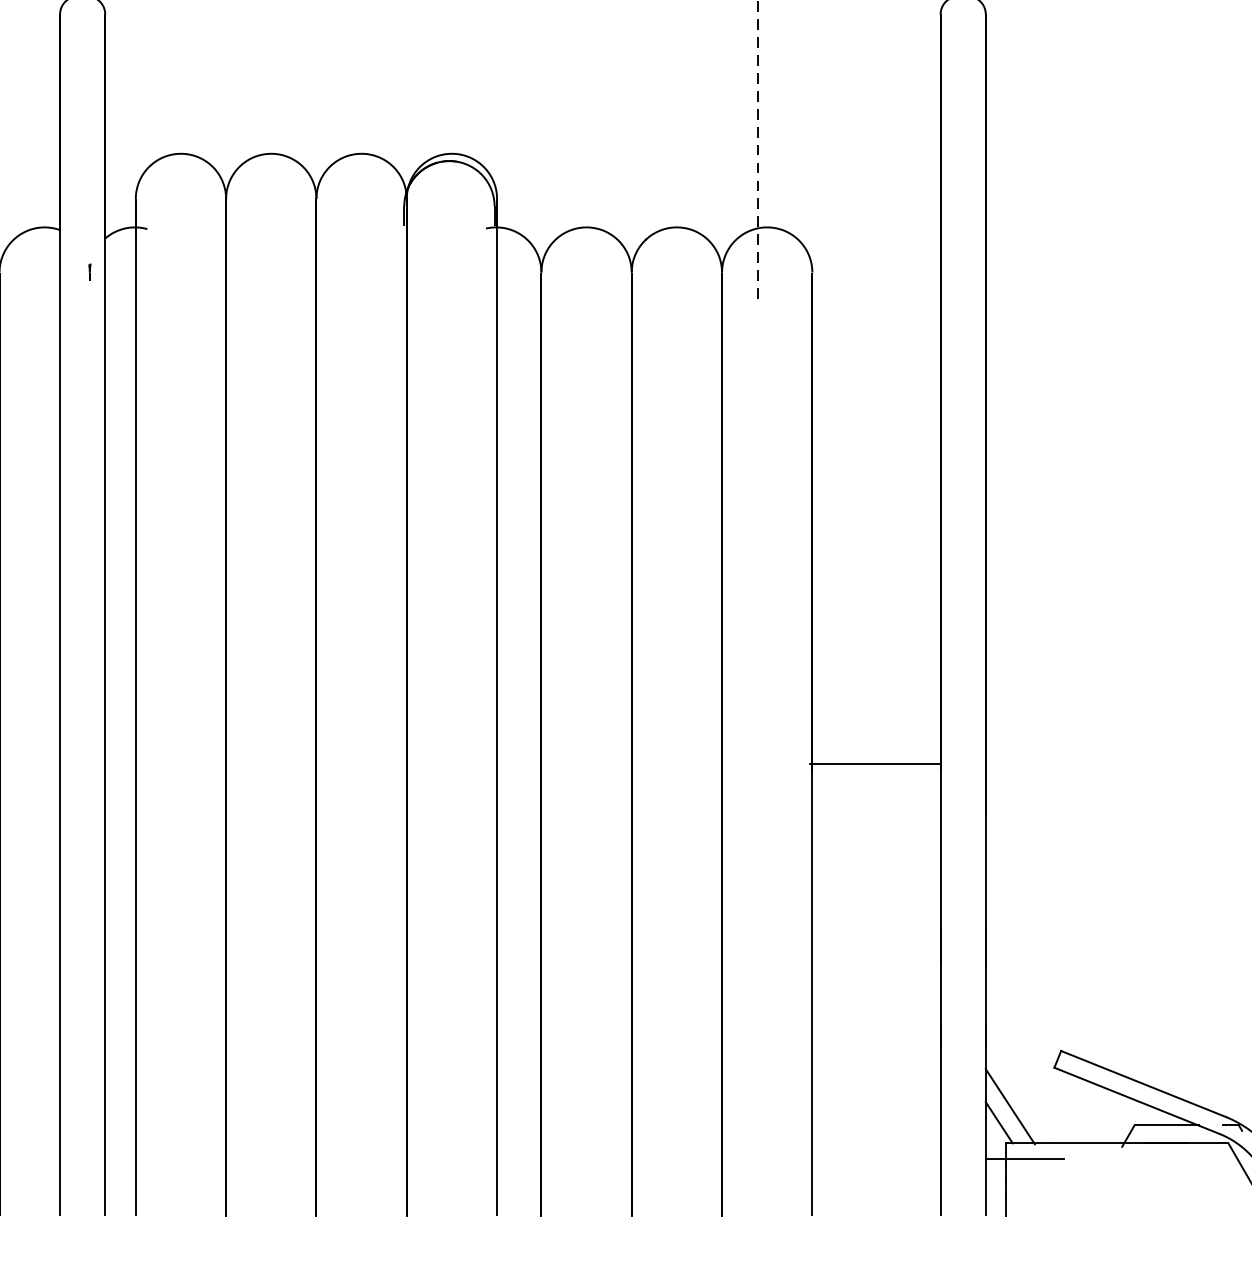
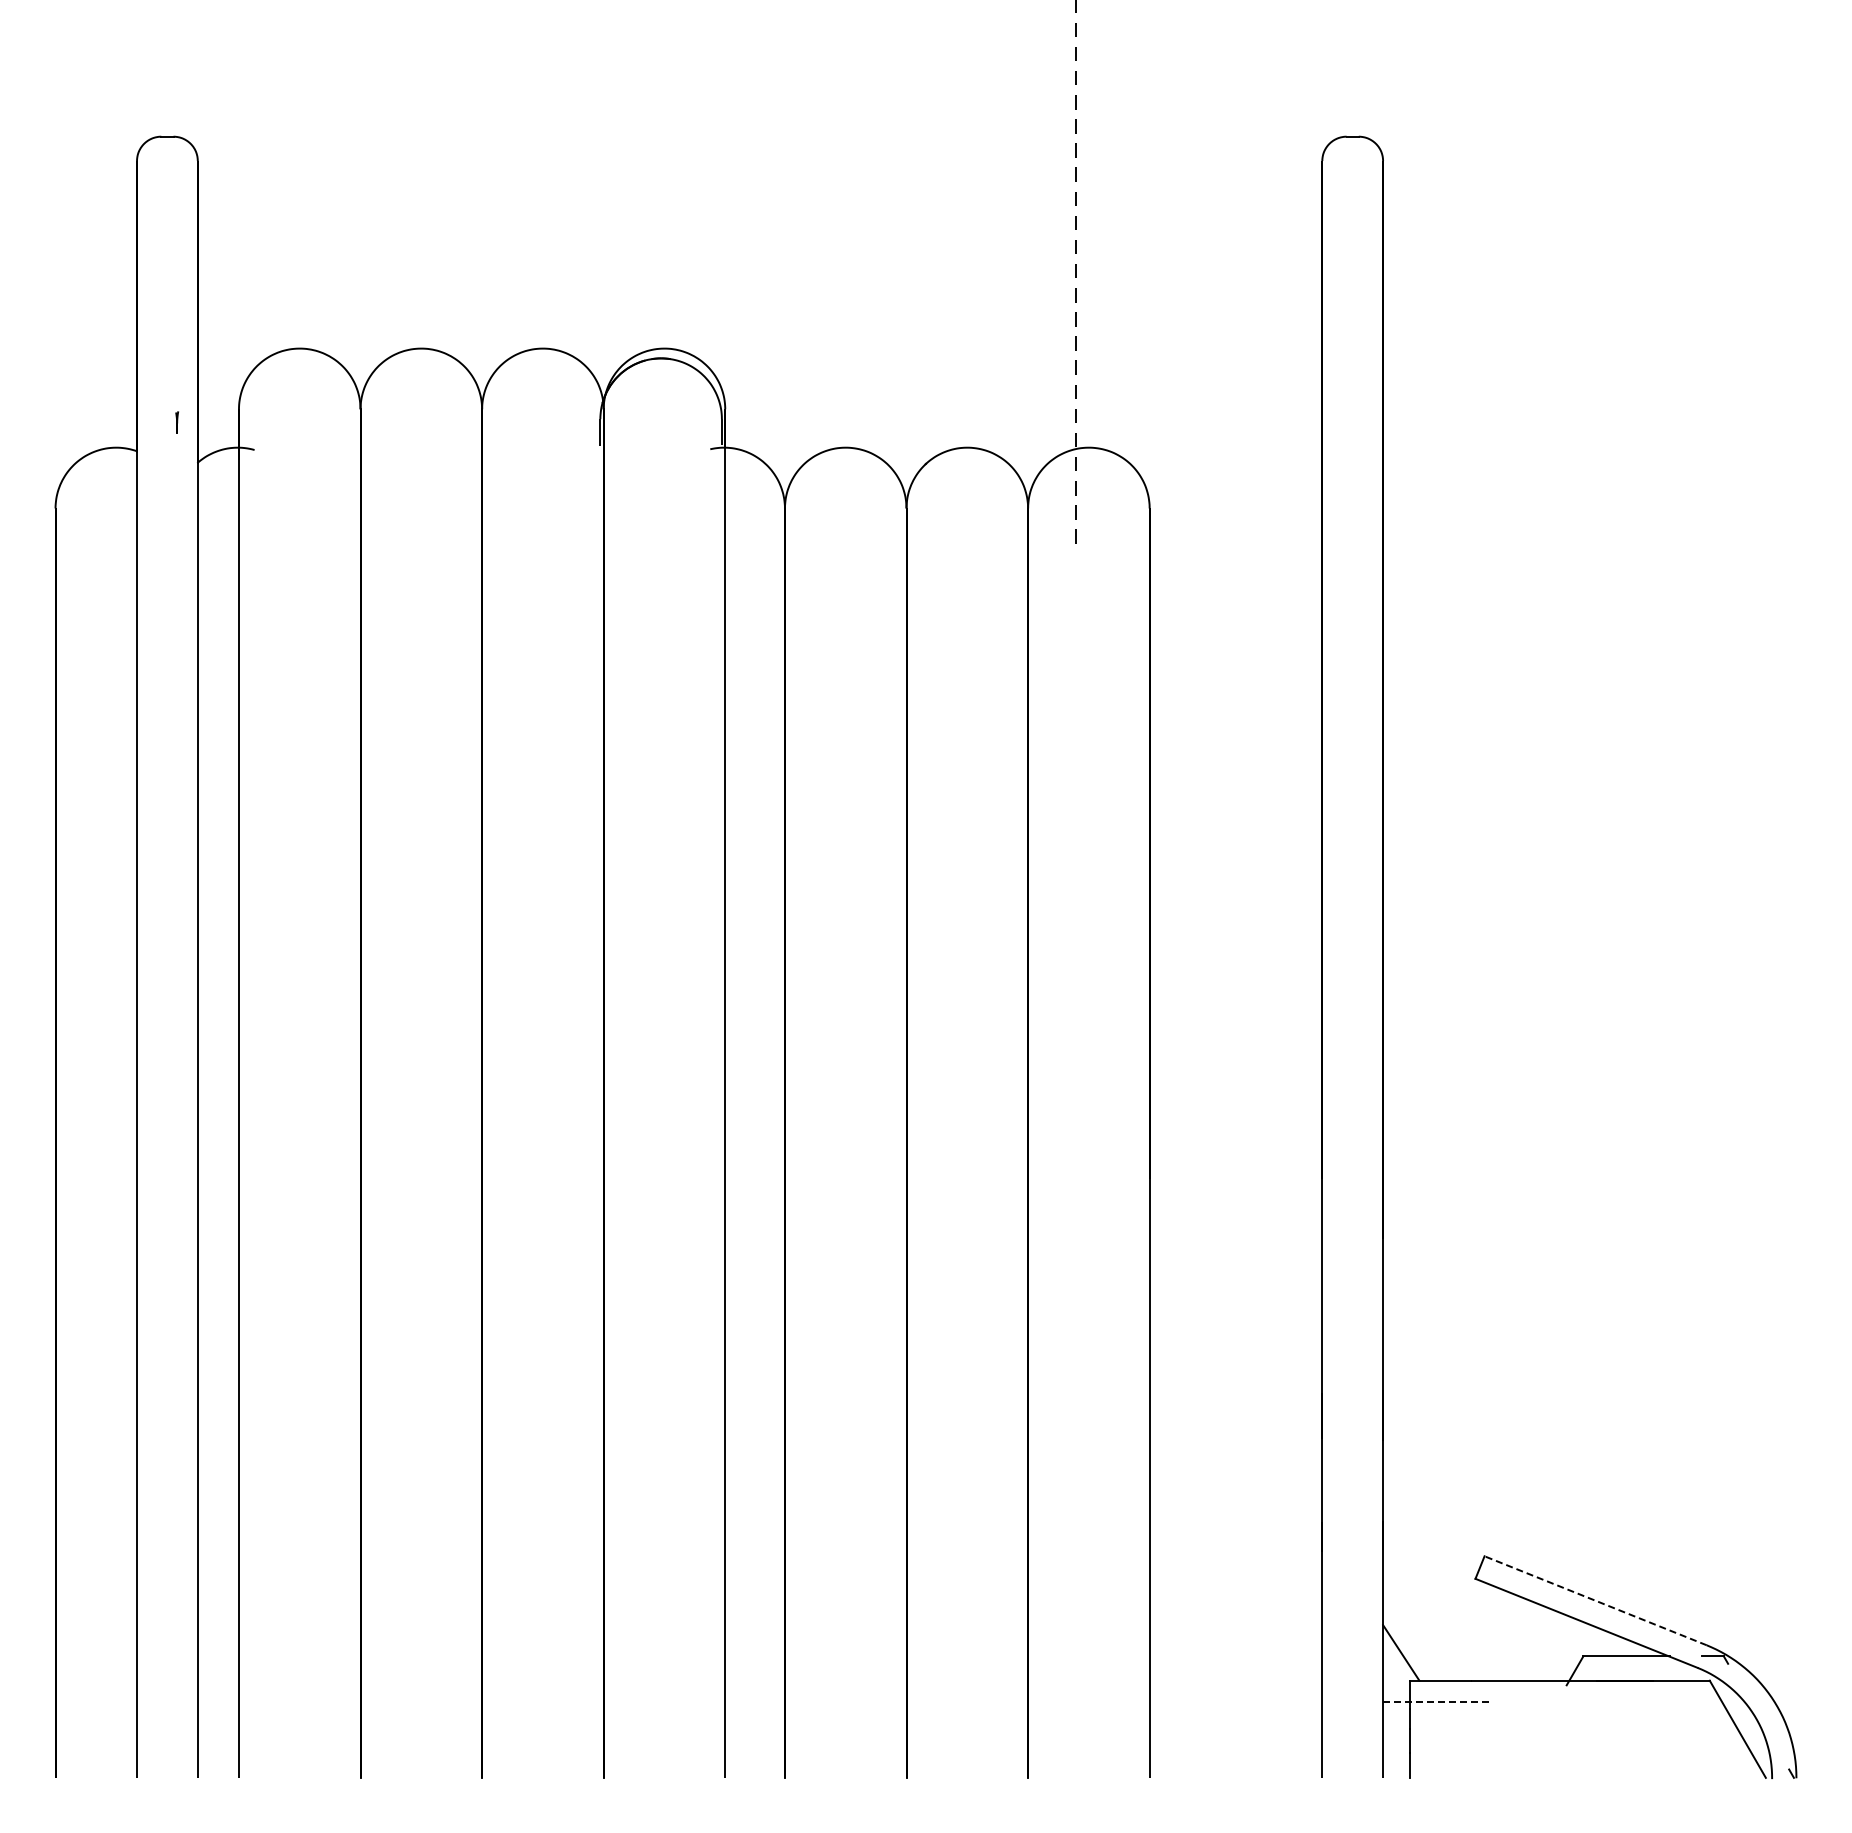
line: (89, 271) -> (176, 422), moved
line: (875, 764) -> (1234, 1170), removed
line: (1143, 1083) -> (1595, 1600), solid -> dashed
line: (1010, 1106) -> (1416, 1630), removed
line: (1024, 1158) -> (1435, 1701), solid -> dashed

